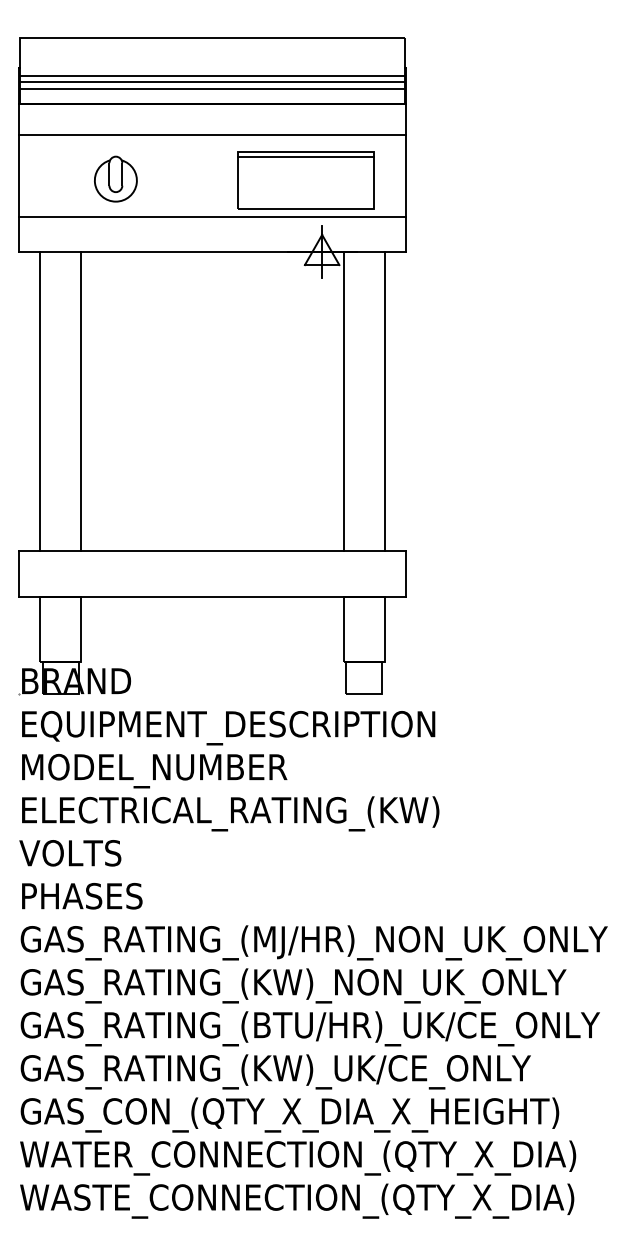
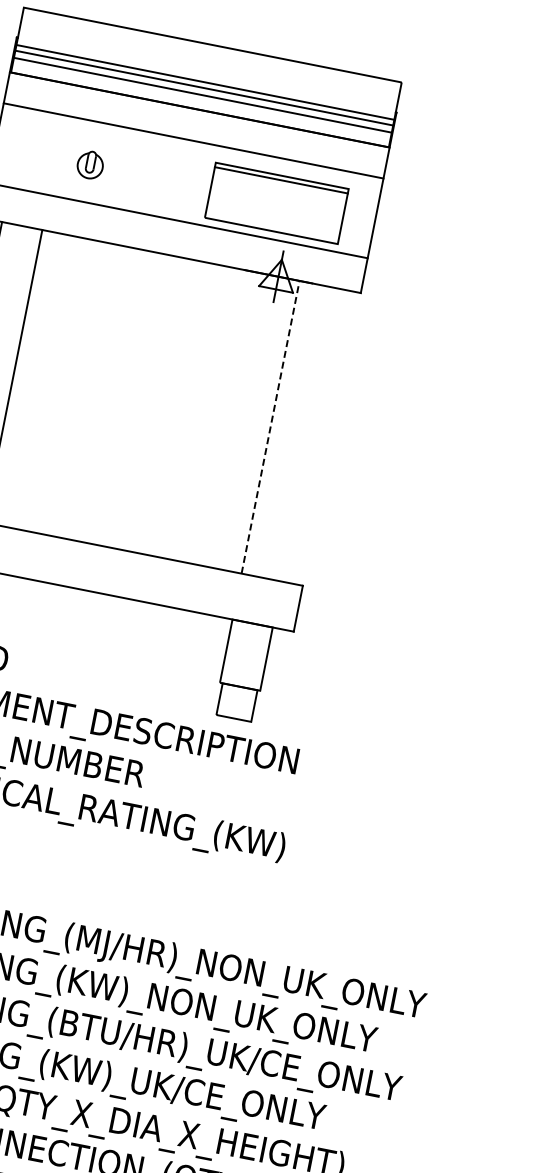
part: (115, 178) -> (90, 164), size x0.6
line: (343, 400) -> (270, 426), solid -> dashed
line: (384, 401) -> (310, 435), removed

